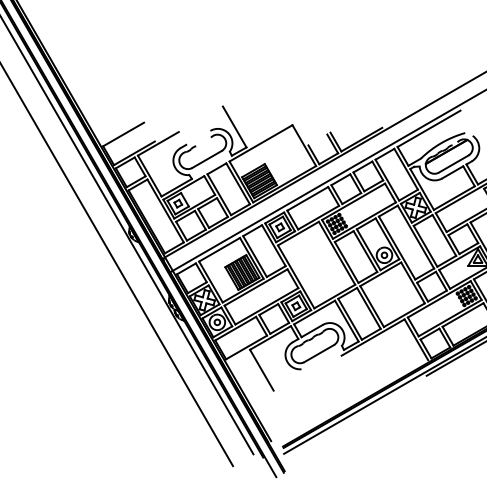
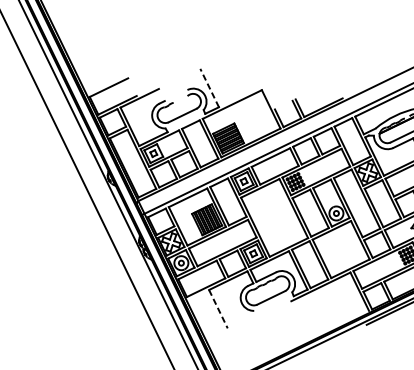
line: (234, 127) -> (209, 88), solid -> dashed
line: (261, 370) -> (218, 309), solid -> dashed

